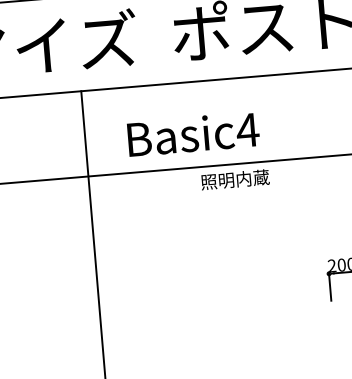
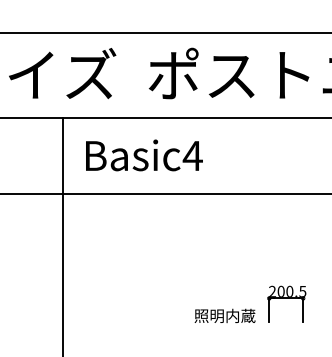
text: (193, 134) -> (144, 155), moved
text: (234, 179) -> (224, 315), moved

